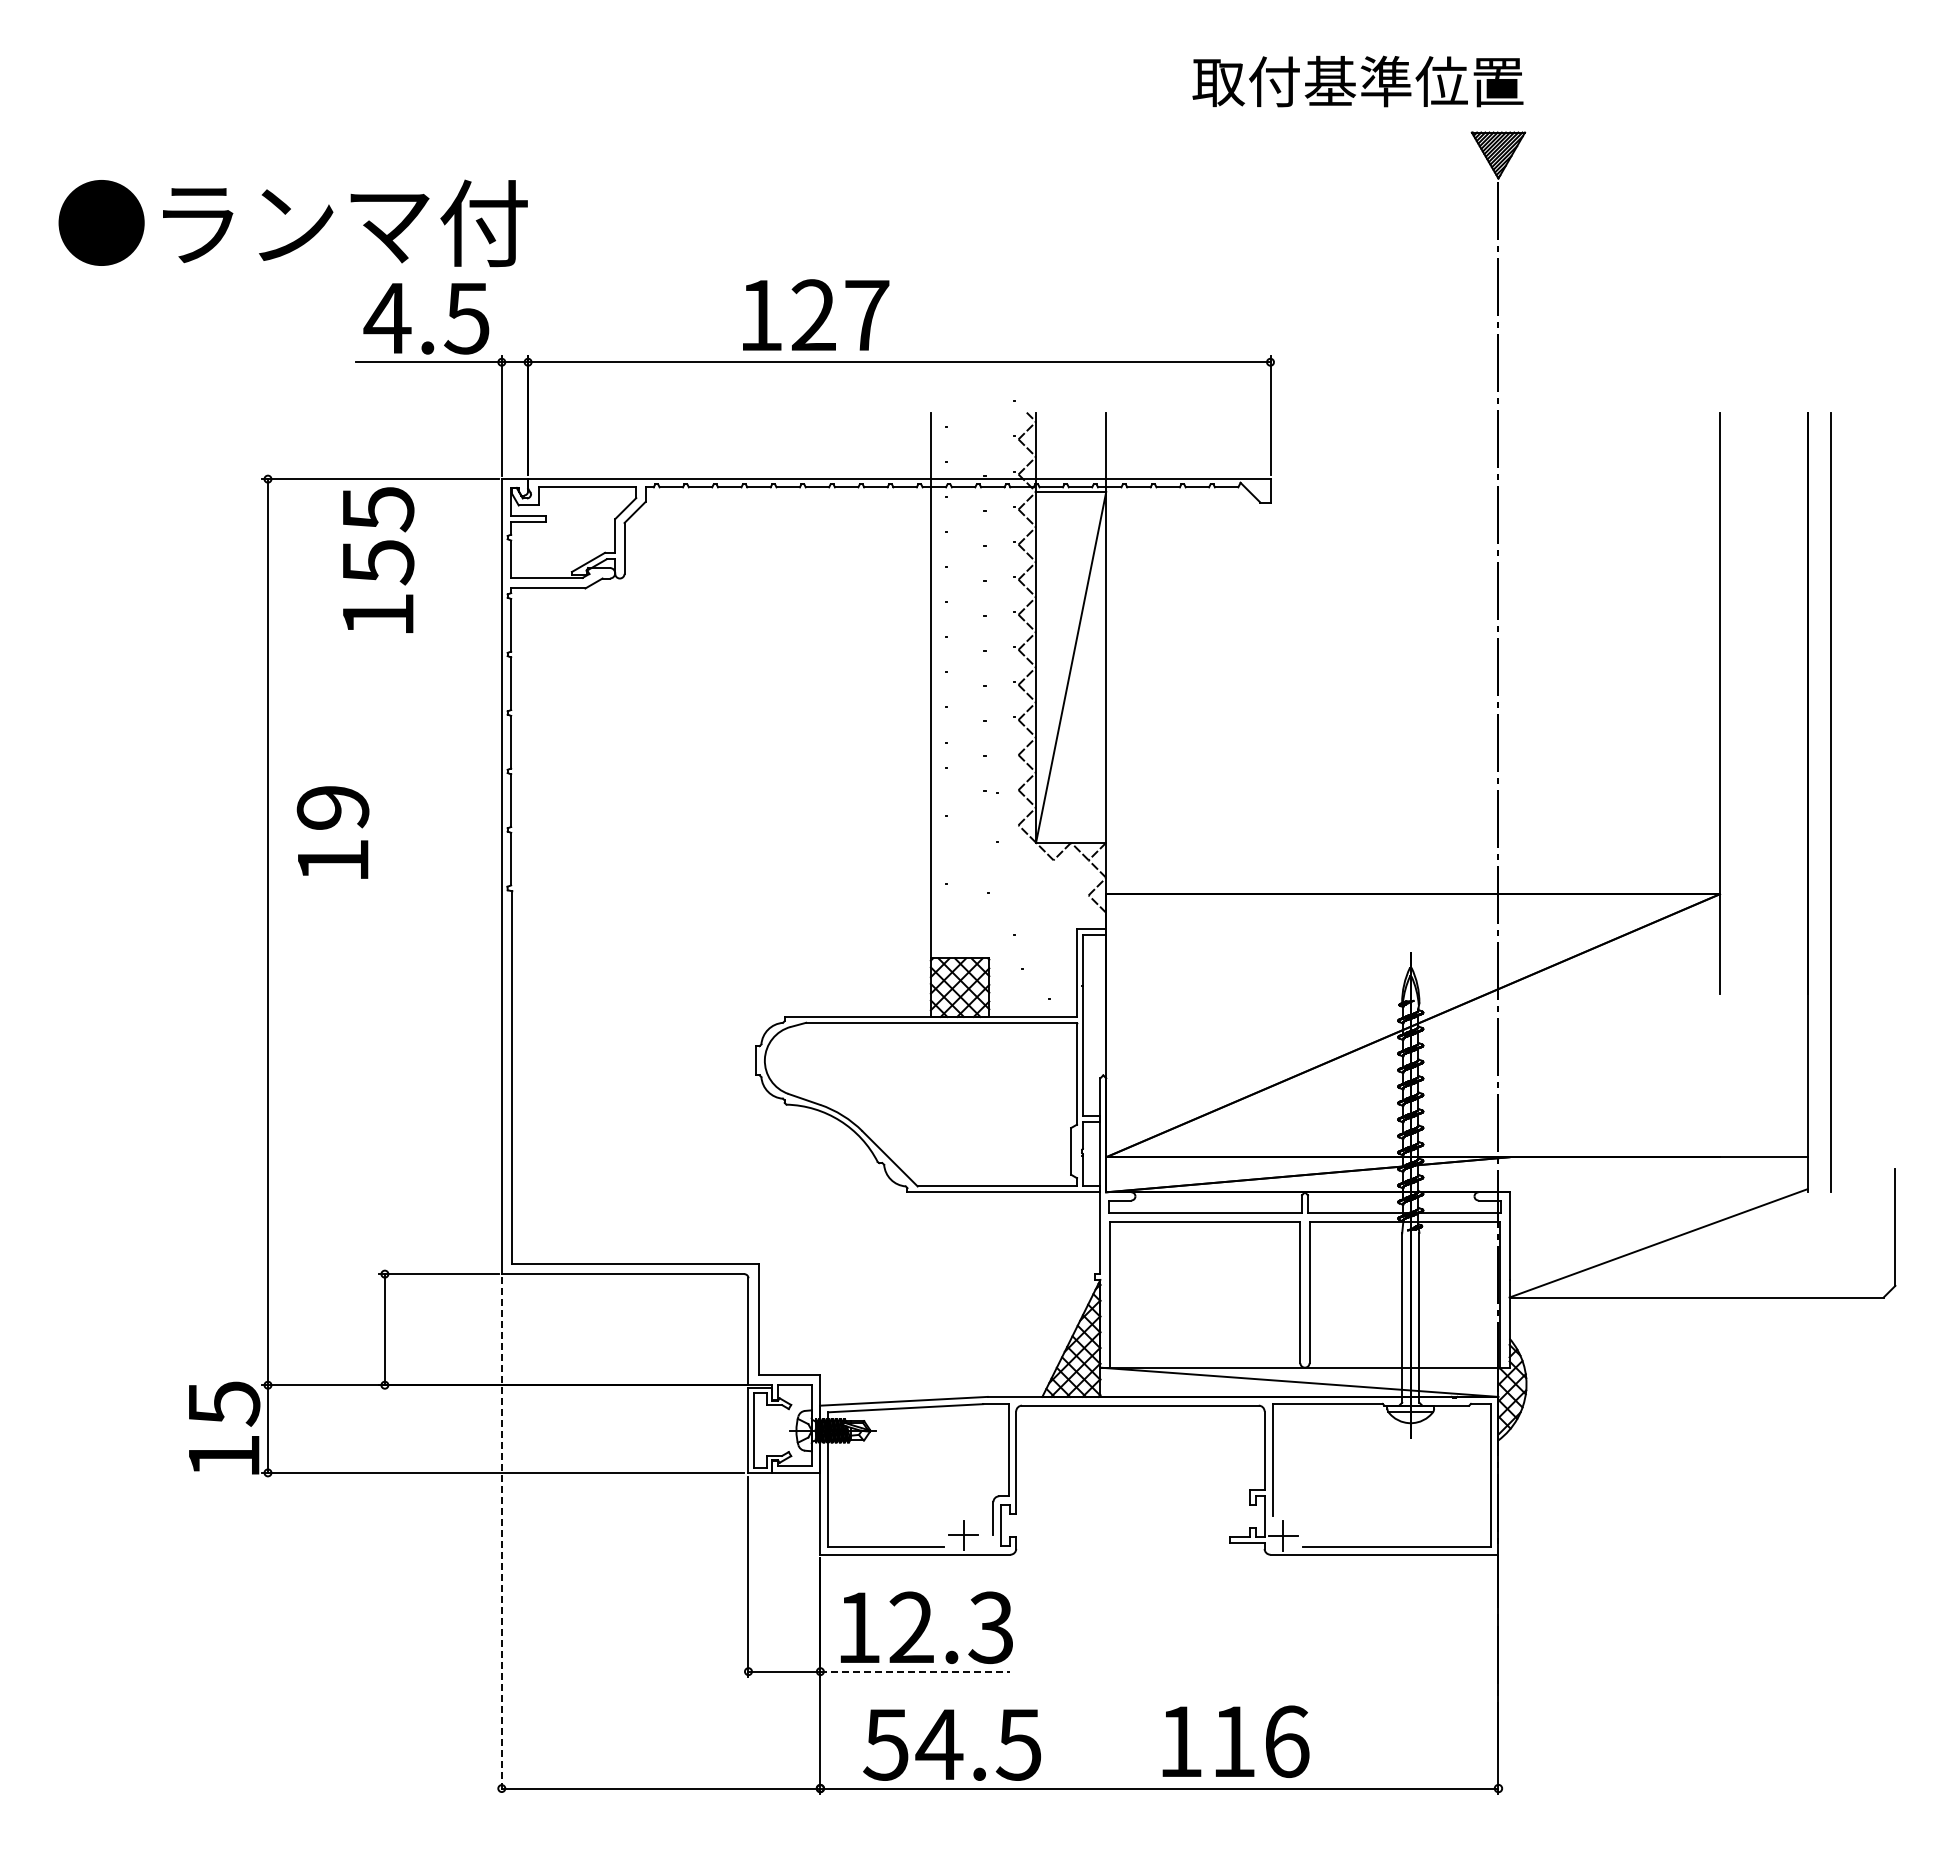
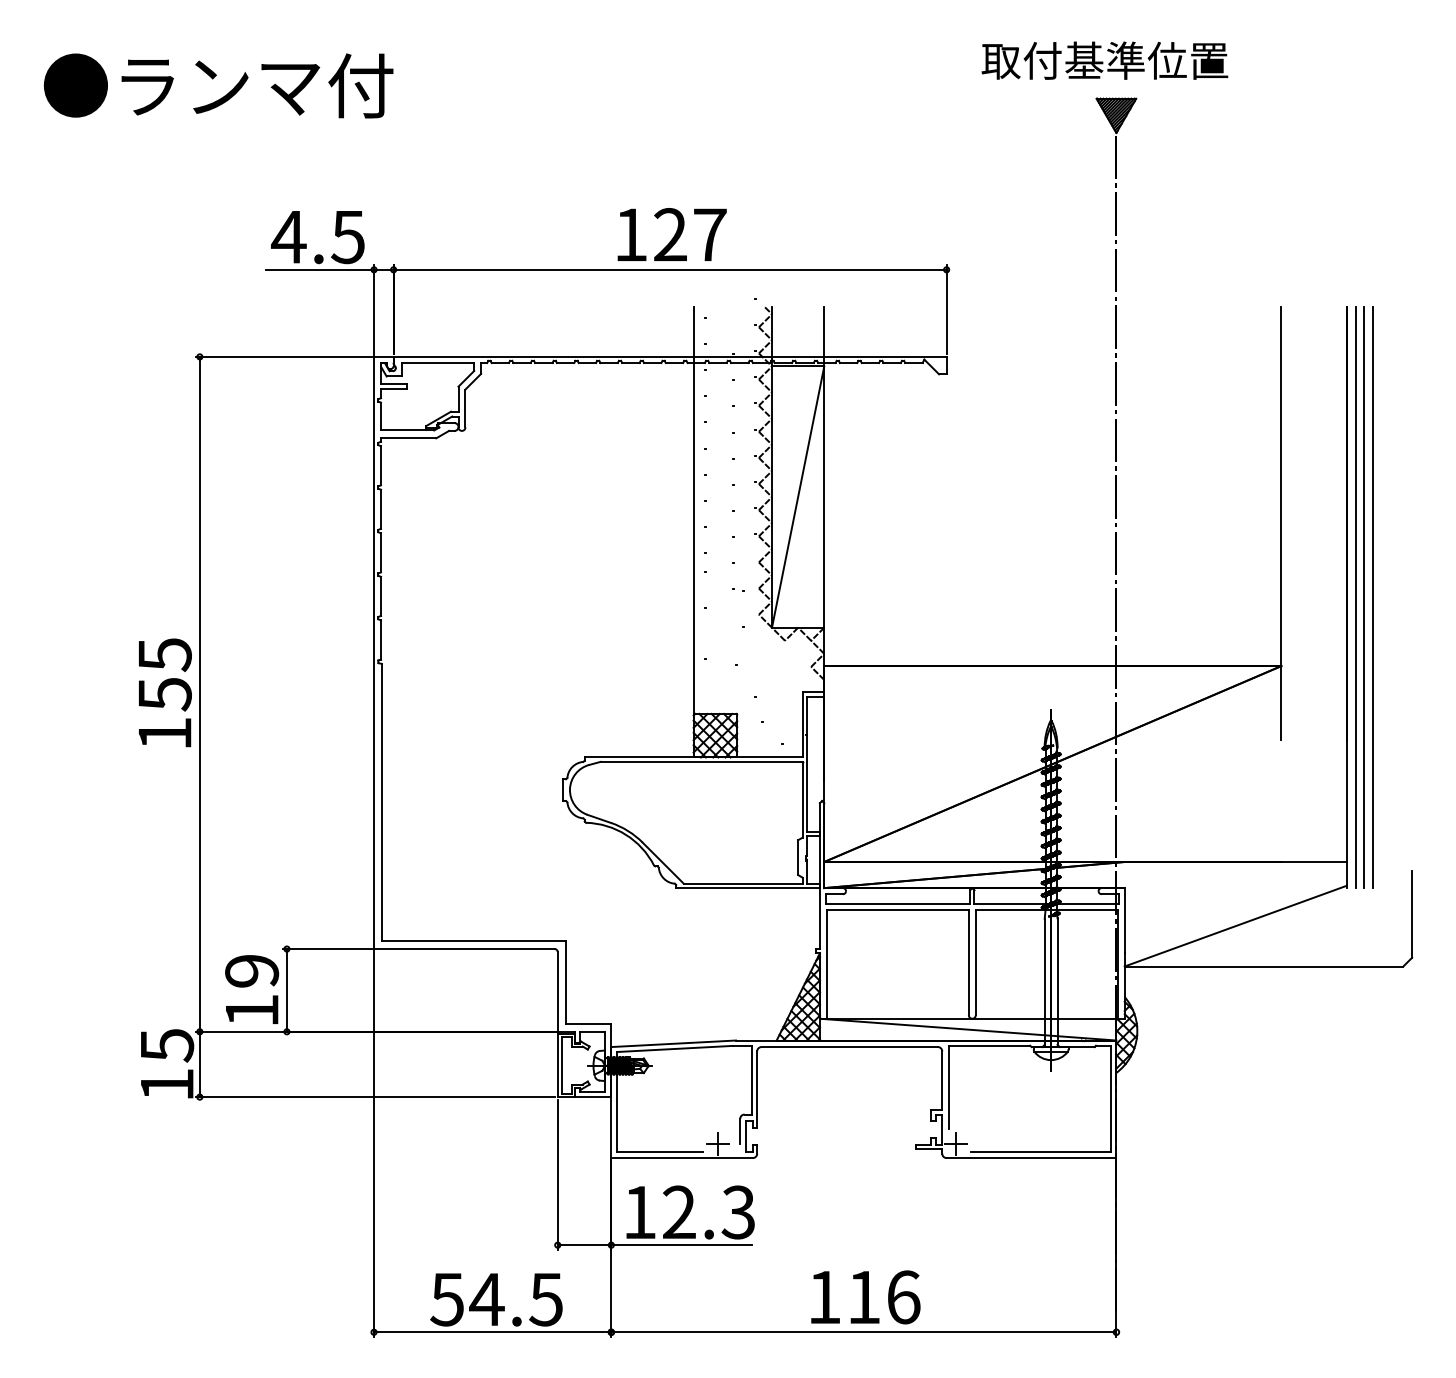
text: (1357, 81) -> (1104, 60), moved
text: (292, 223) -> (218, 86), moved
text: (816, 314) -> (672, 234), moved
text: (378, 559) -> (165, 692), moved
line: (1819, 802) -> (1355, 597), added
line: (1842, 802) -> (1372, 597), added
text: (332, 832) -> (251, 989), moved
line: (501, 1535) -> (373, 1143), dashed -> solid
line: (915, 1671) -> (682, 1245), dashed -> solid
text: (1235, 1741) -> (865, 1297), moved
text: (951, 1744) -> (495, 1299), moved

